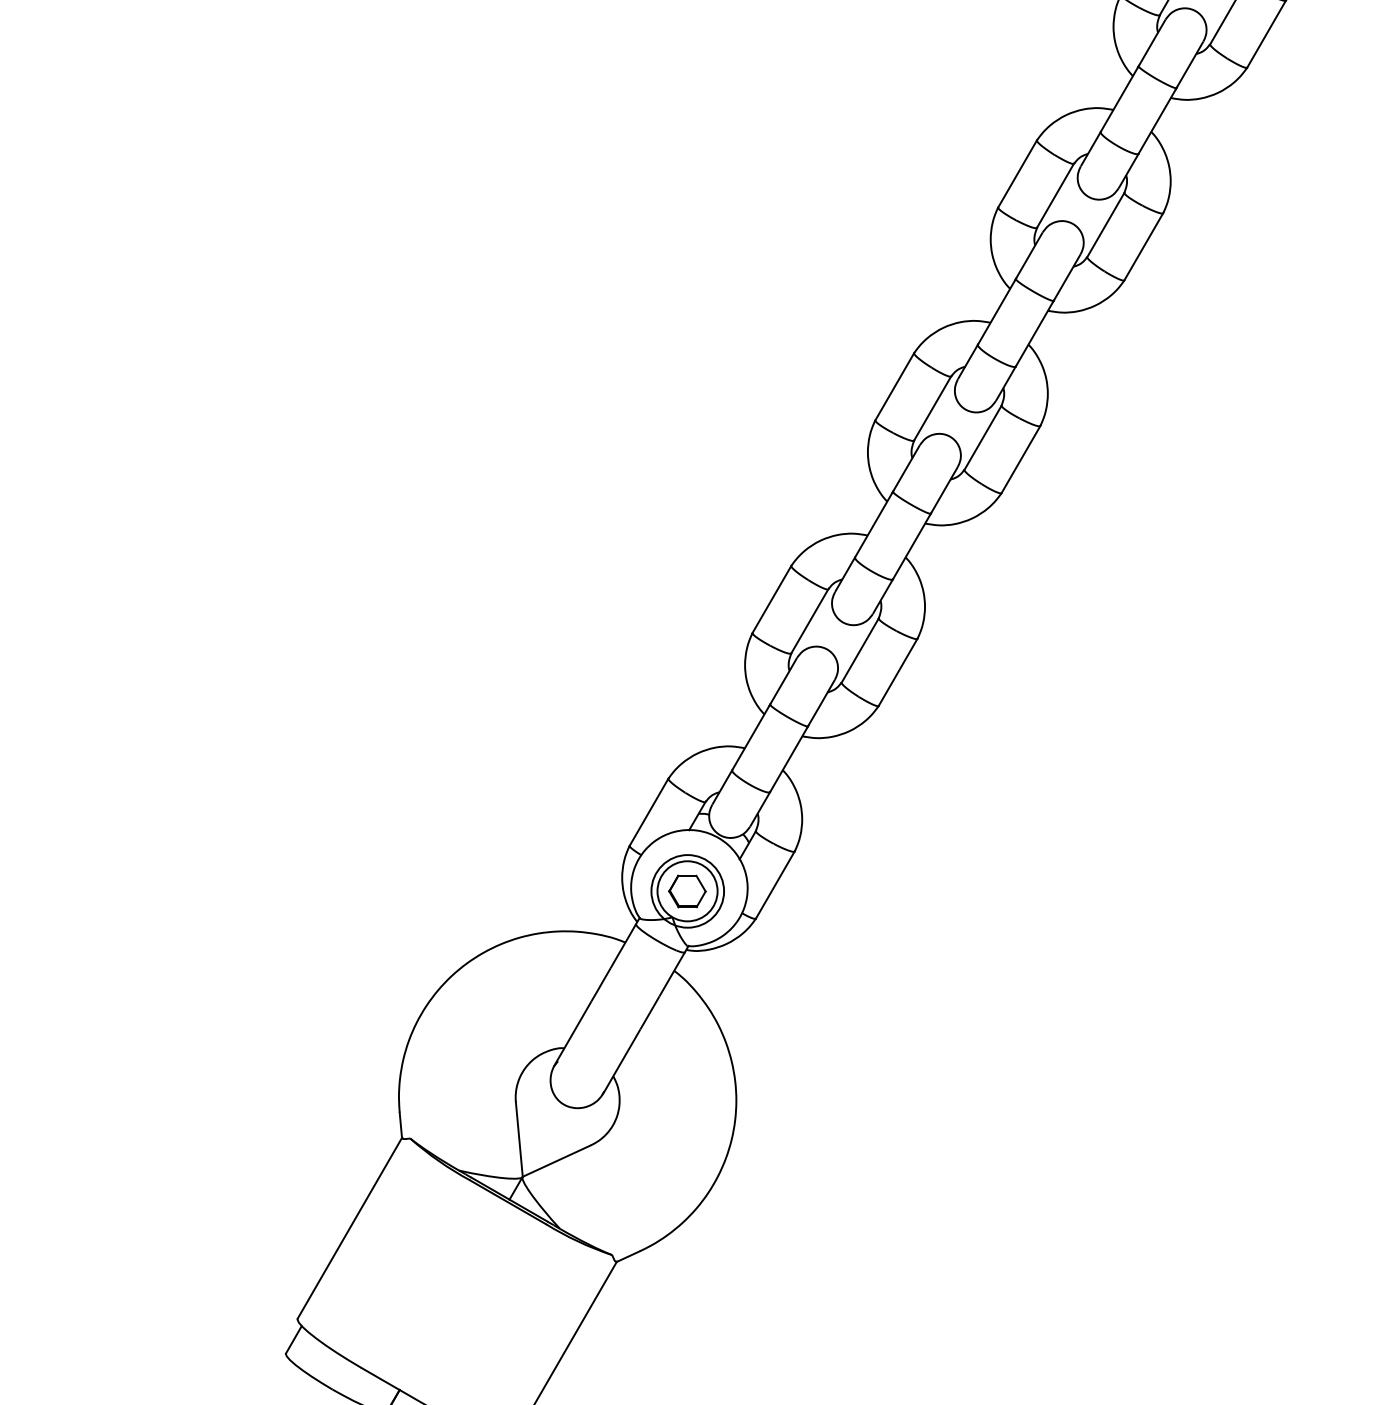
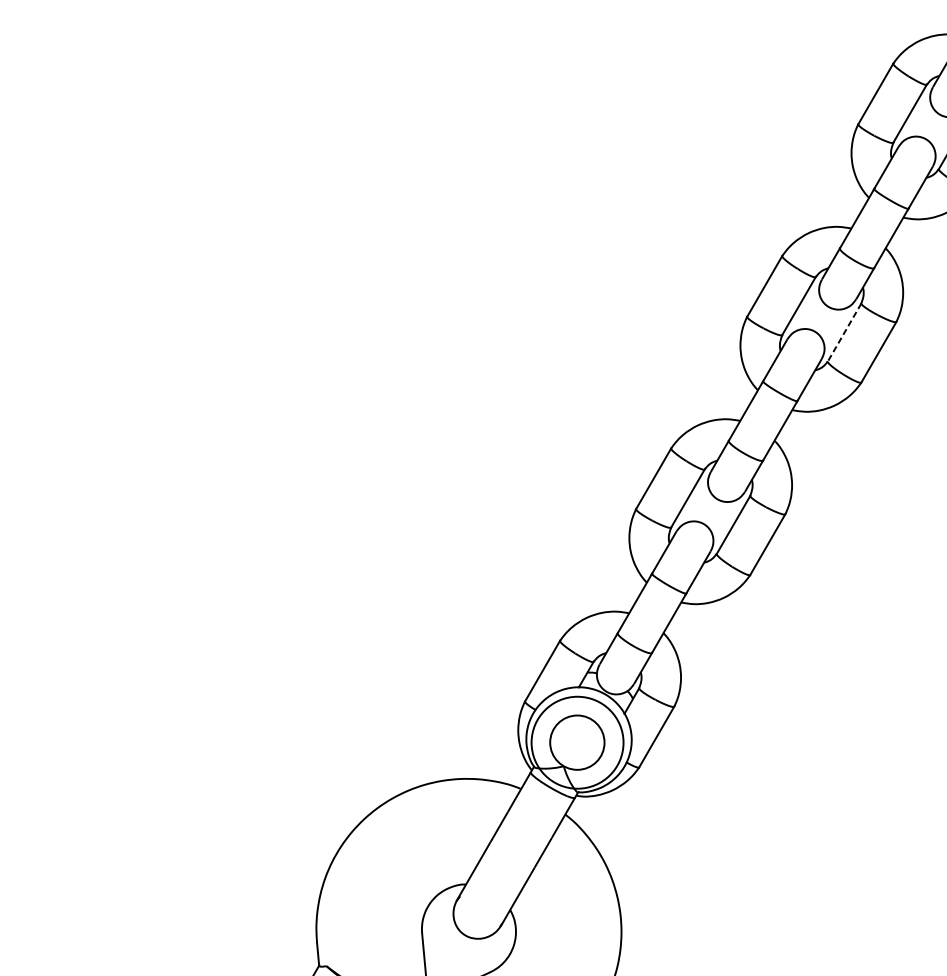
line: (982, 438) -> (844, 333), solid -> dashed
circle: (687, 891) -> (577, 742), size x1.4
part: (687, 891) -> (577, 742), removed

